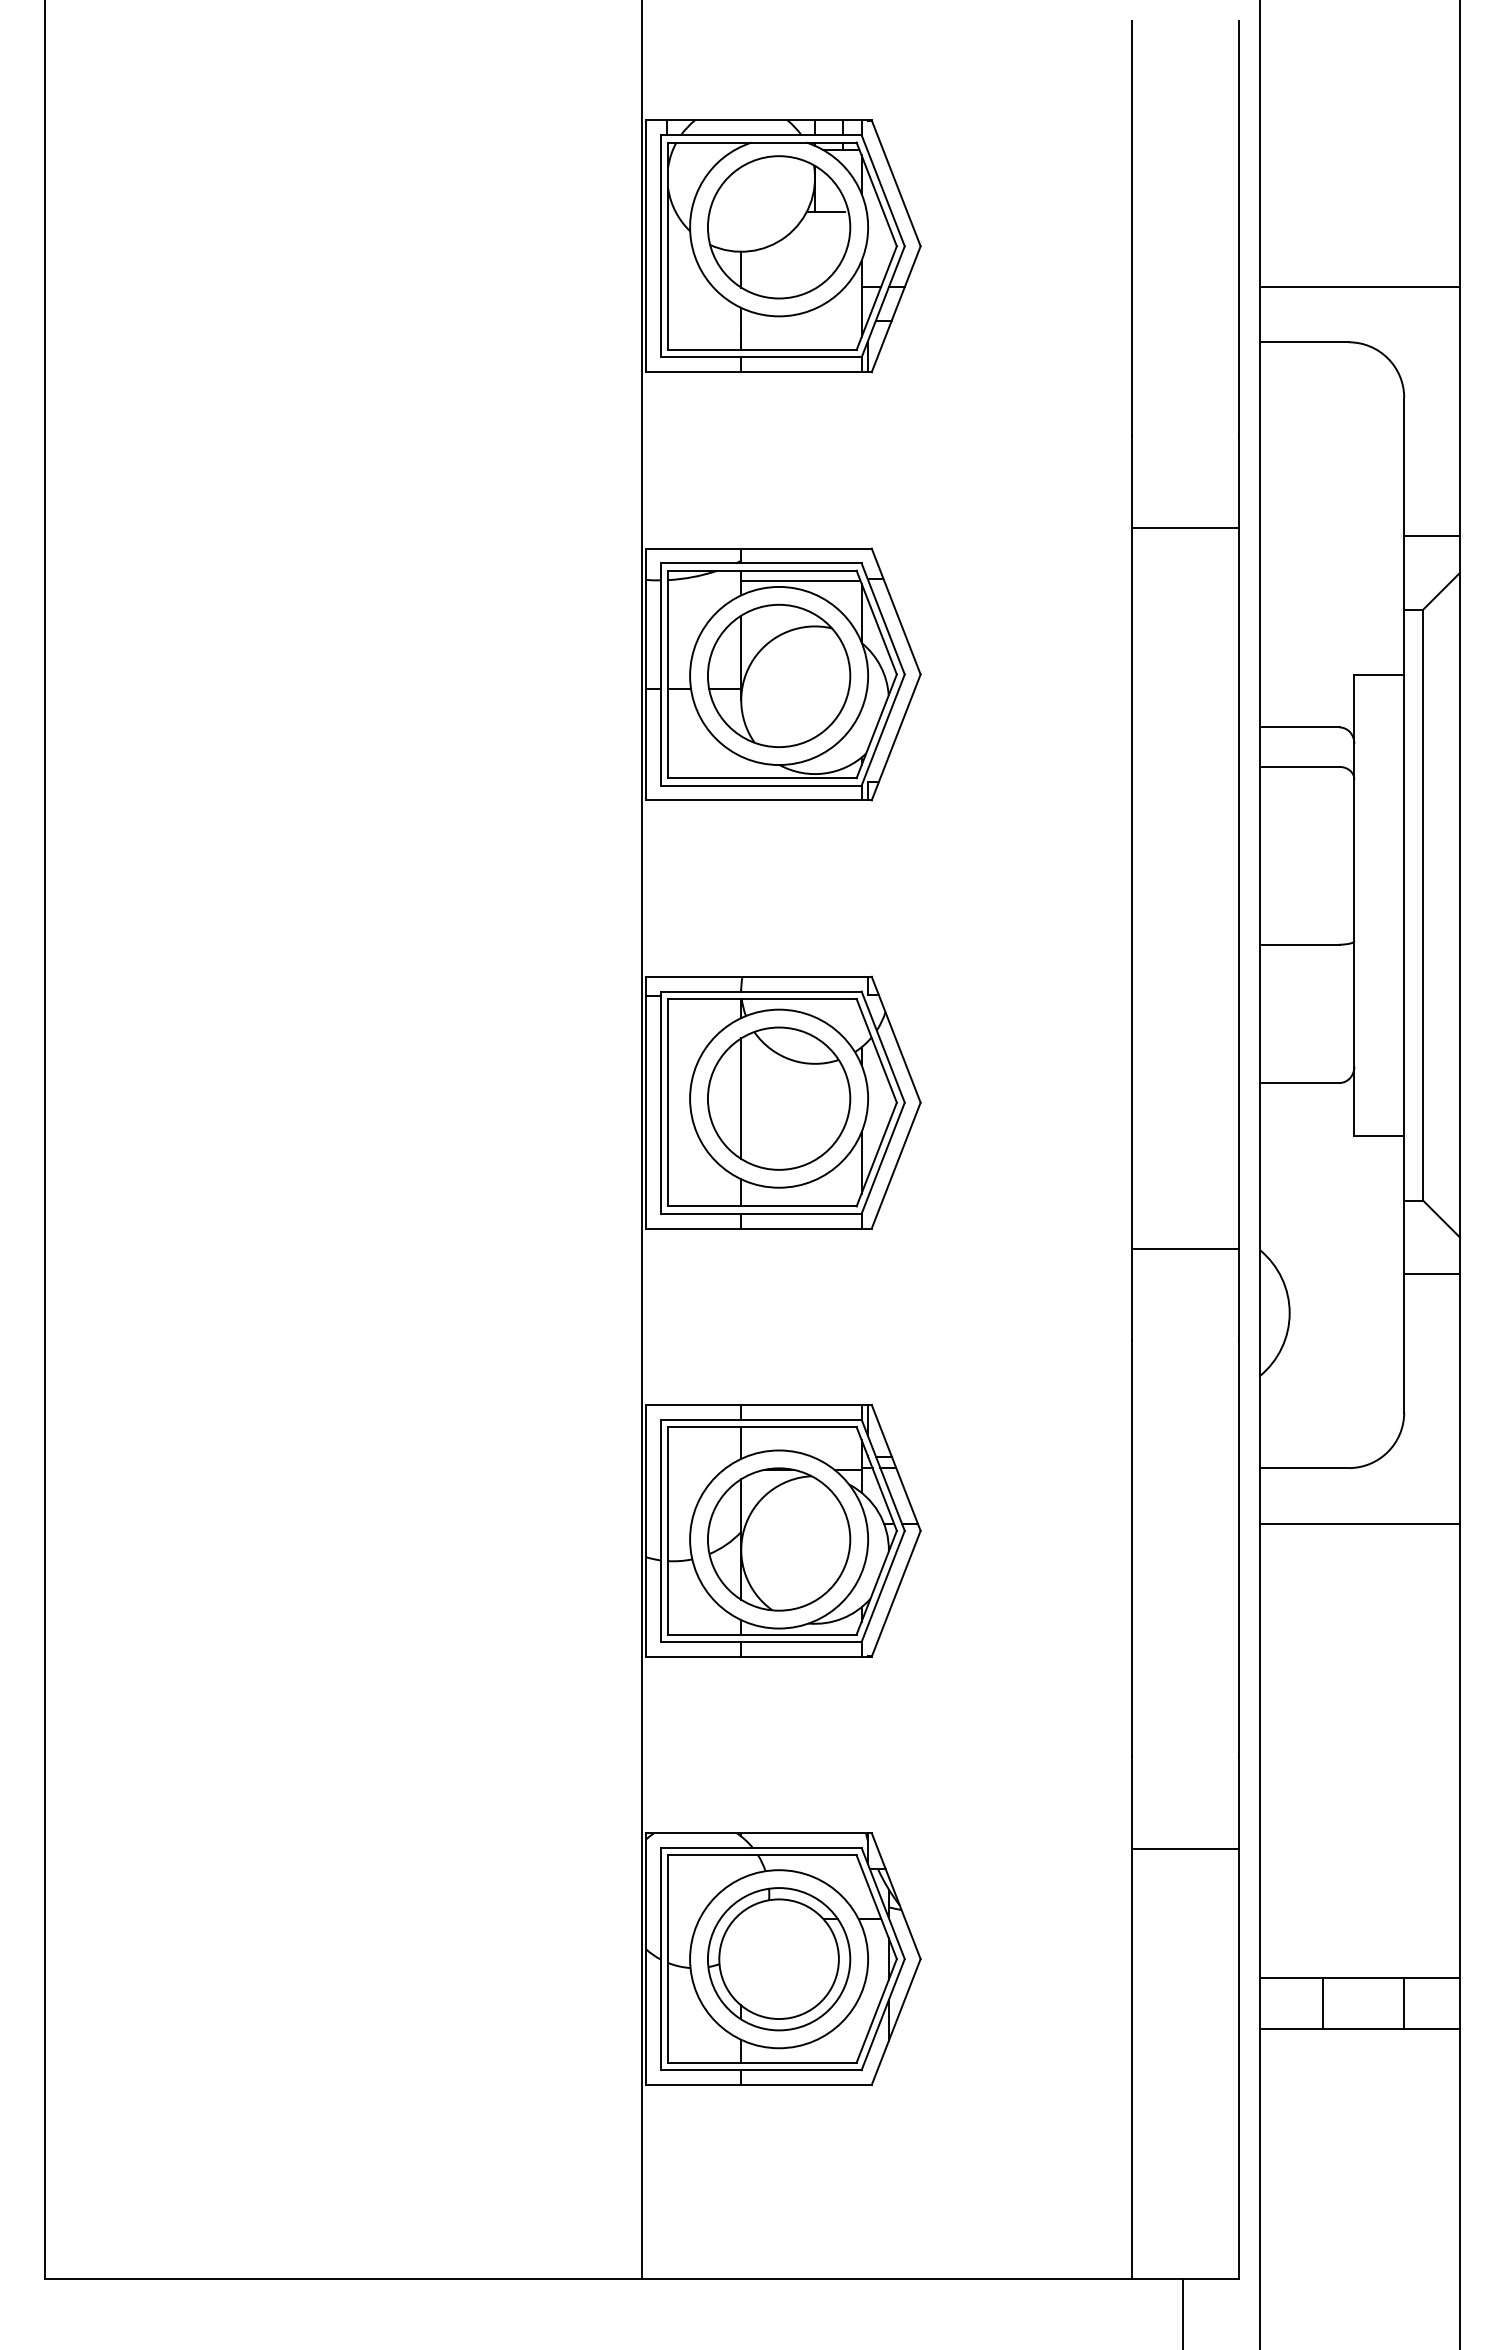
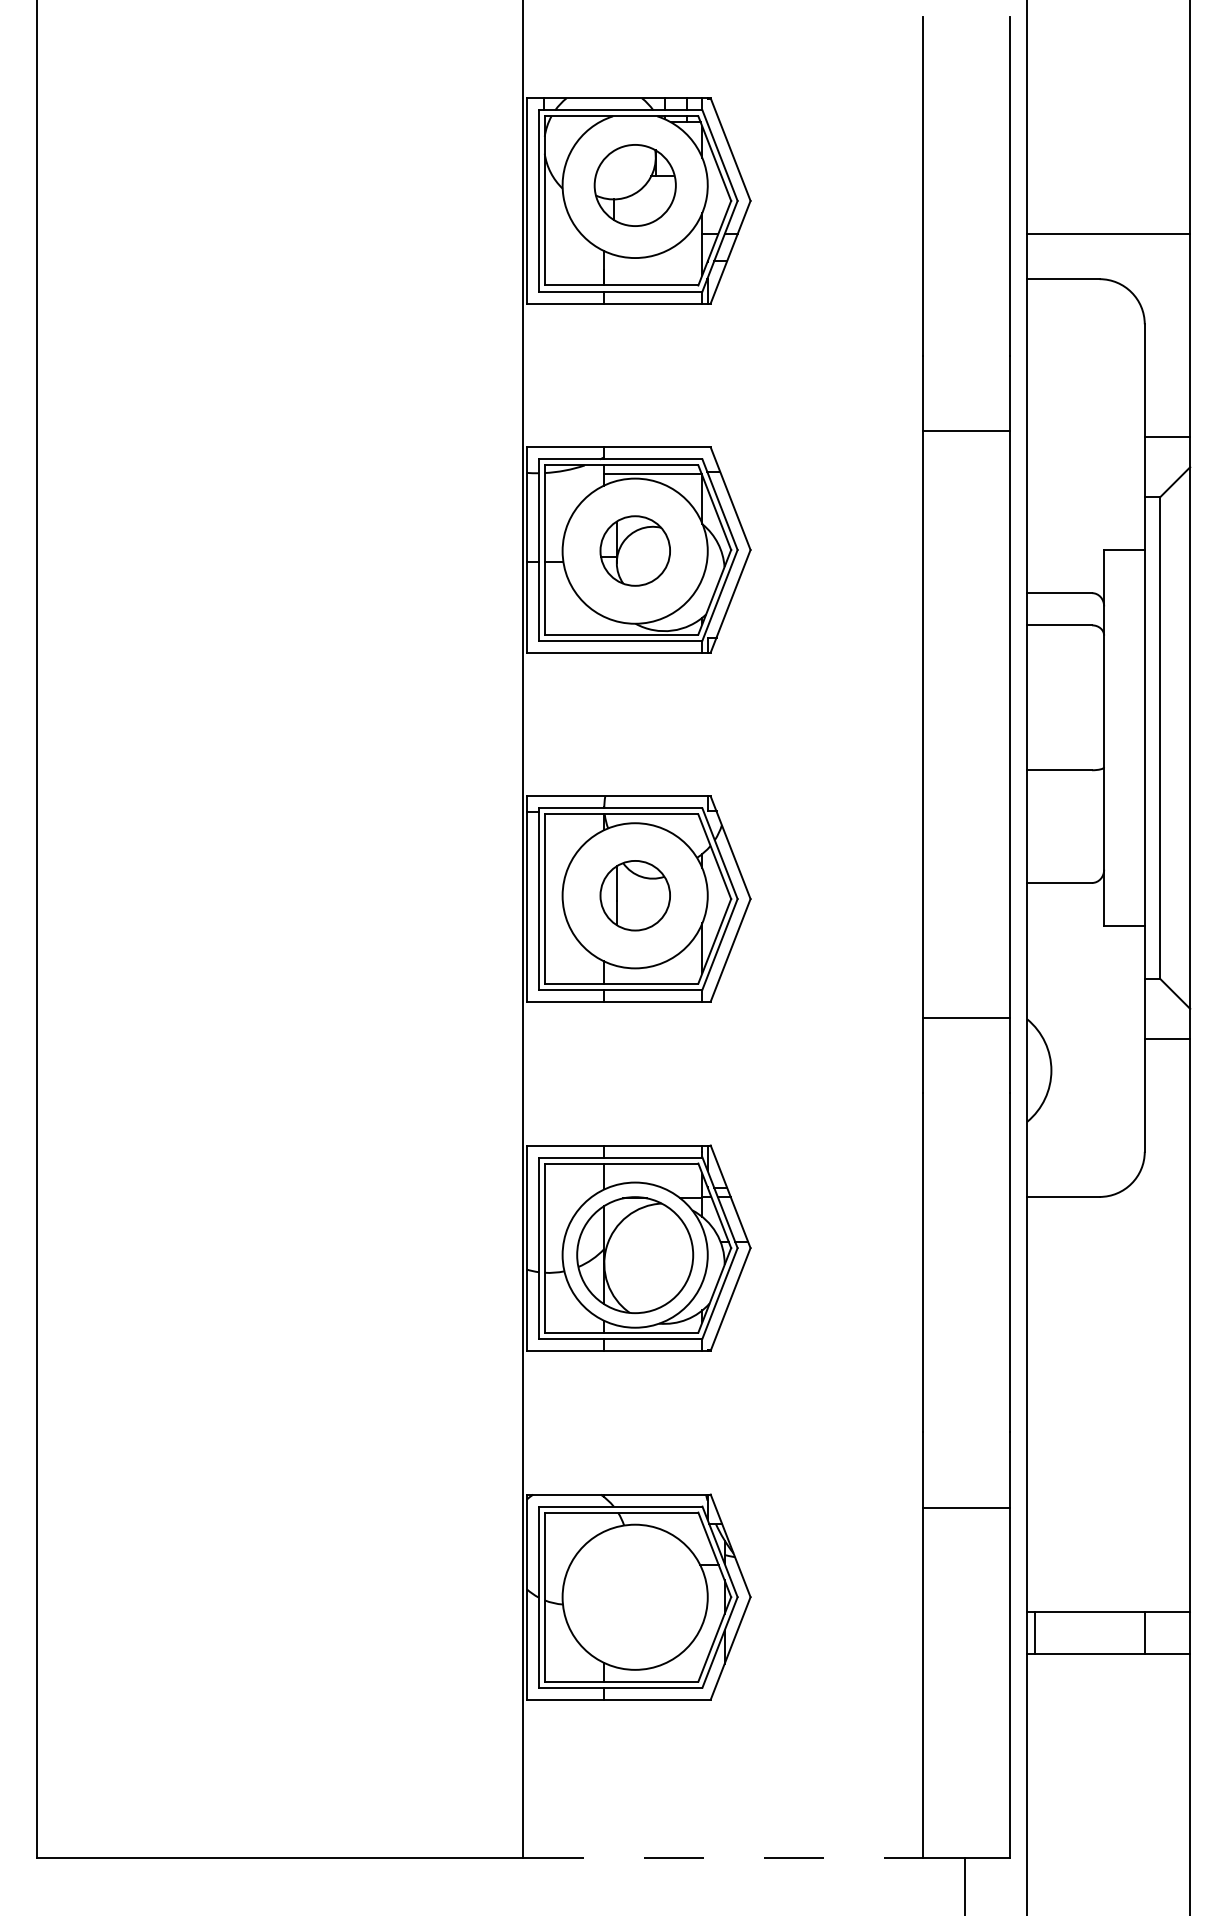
part: (779, 227) -> (635, 185), size x0.7
part: (779, 675) -> (635, 550), size x0.6
part: (779, 1098) -> (635, 895), size x0.6
line: (1359, 1523) -> (1108, 1242), removed
part: (779, 1959) -> (635, 1597), removed
line: (1322, 2003) -> (1034, 1633), moved
line: (886, 2279) -> (722, 1858), solid -> dashed

